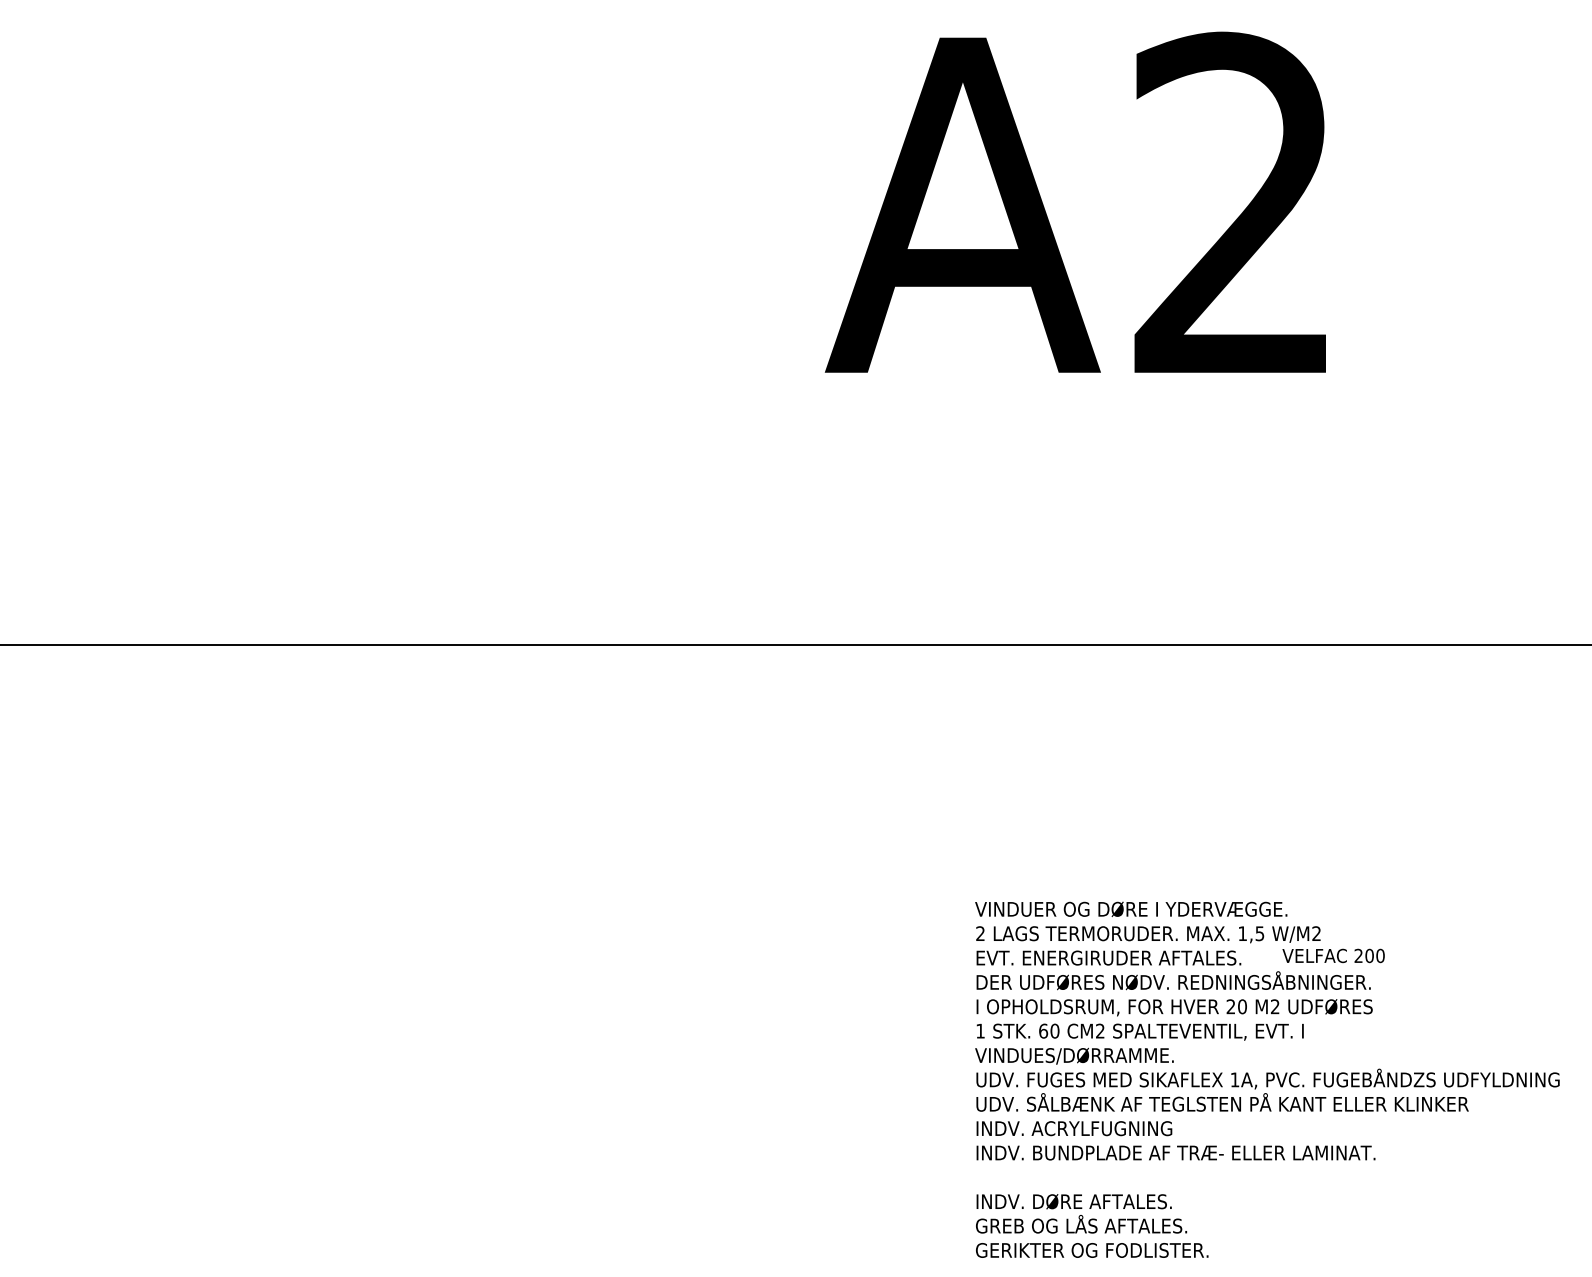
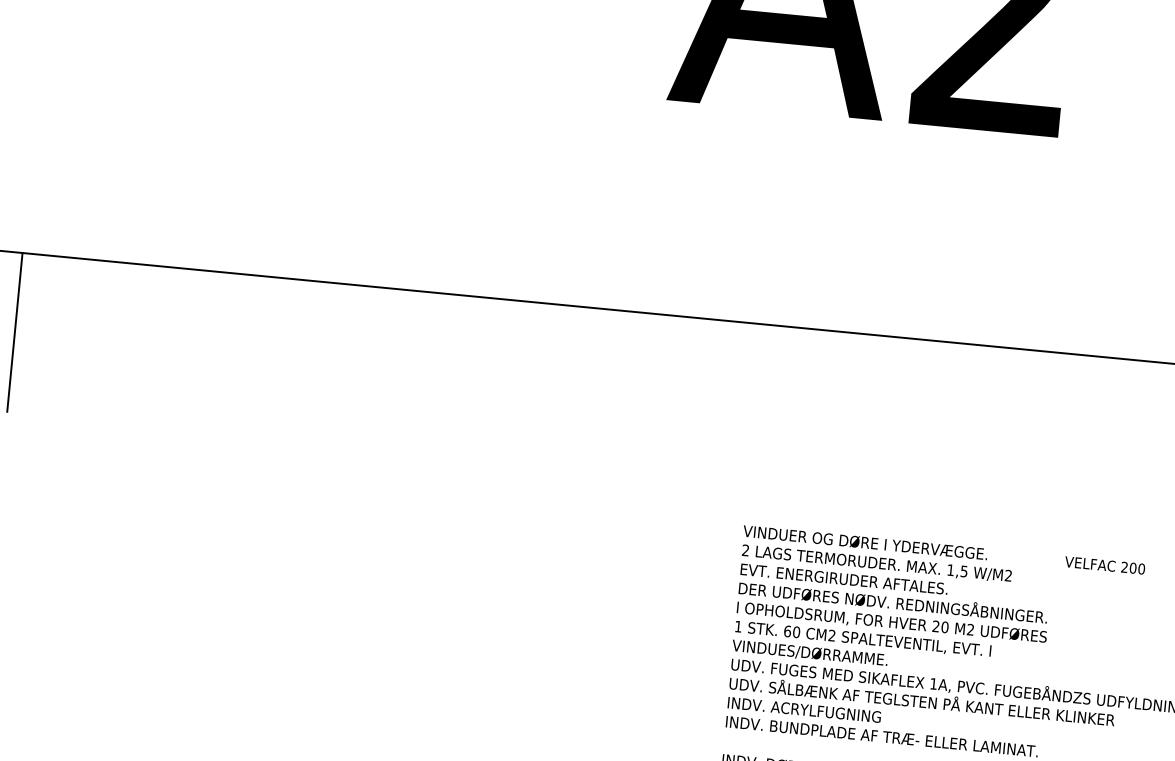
line: (27, 746) -> (14, 332), added
text: (1333, 955) -> (1104, 565), moved

